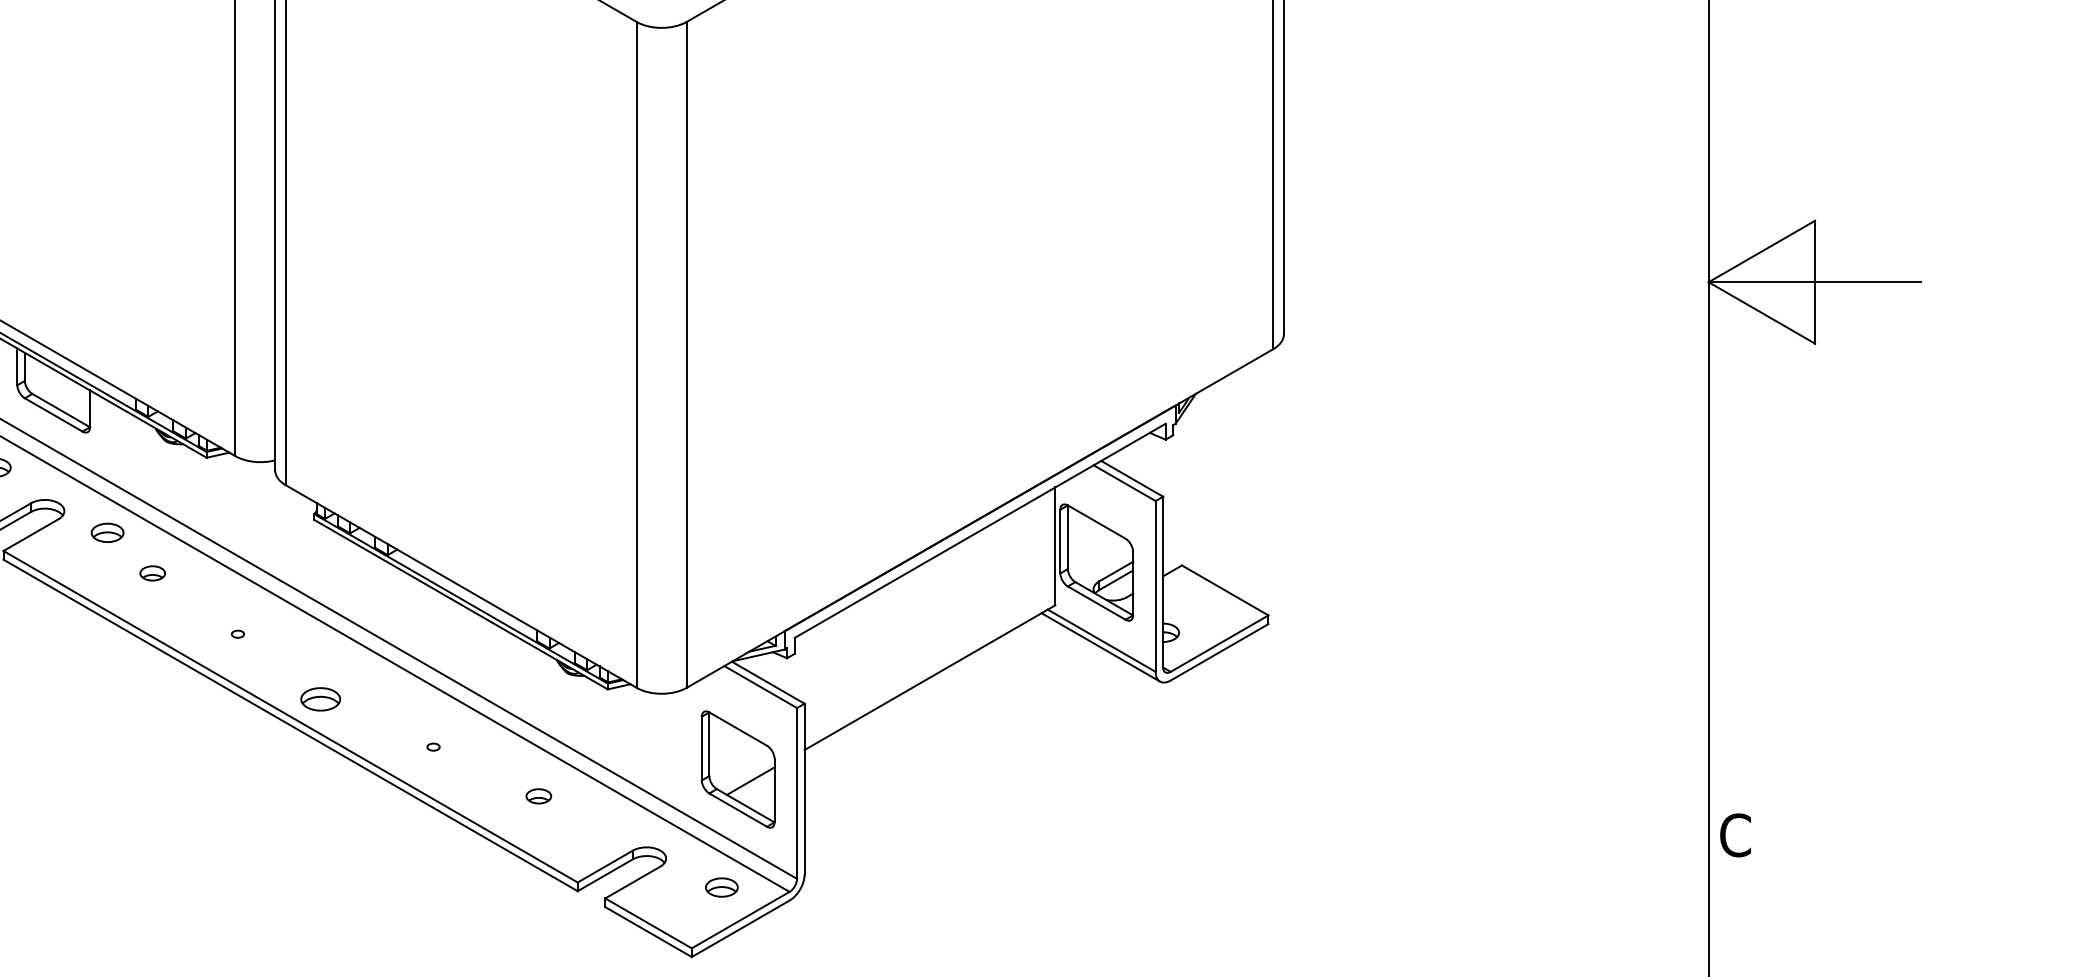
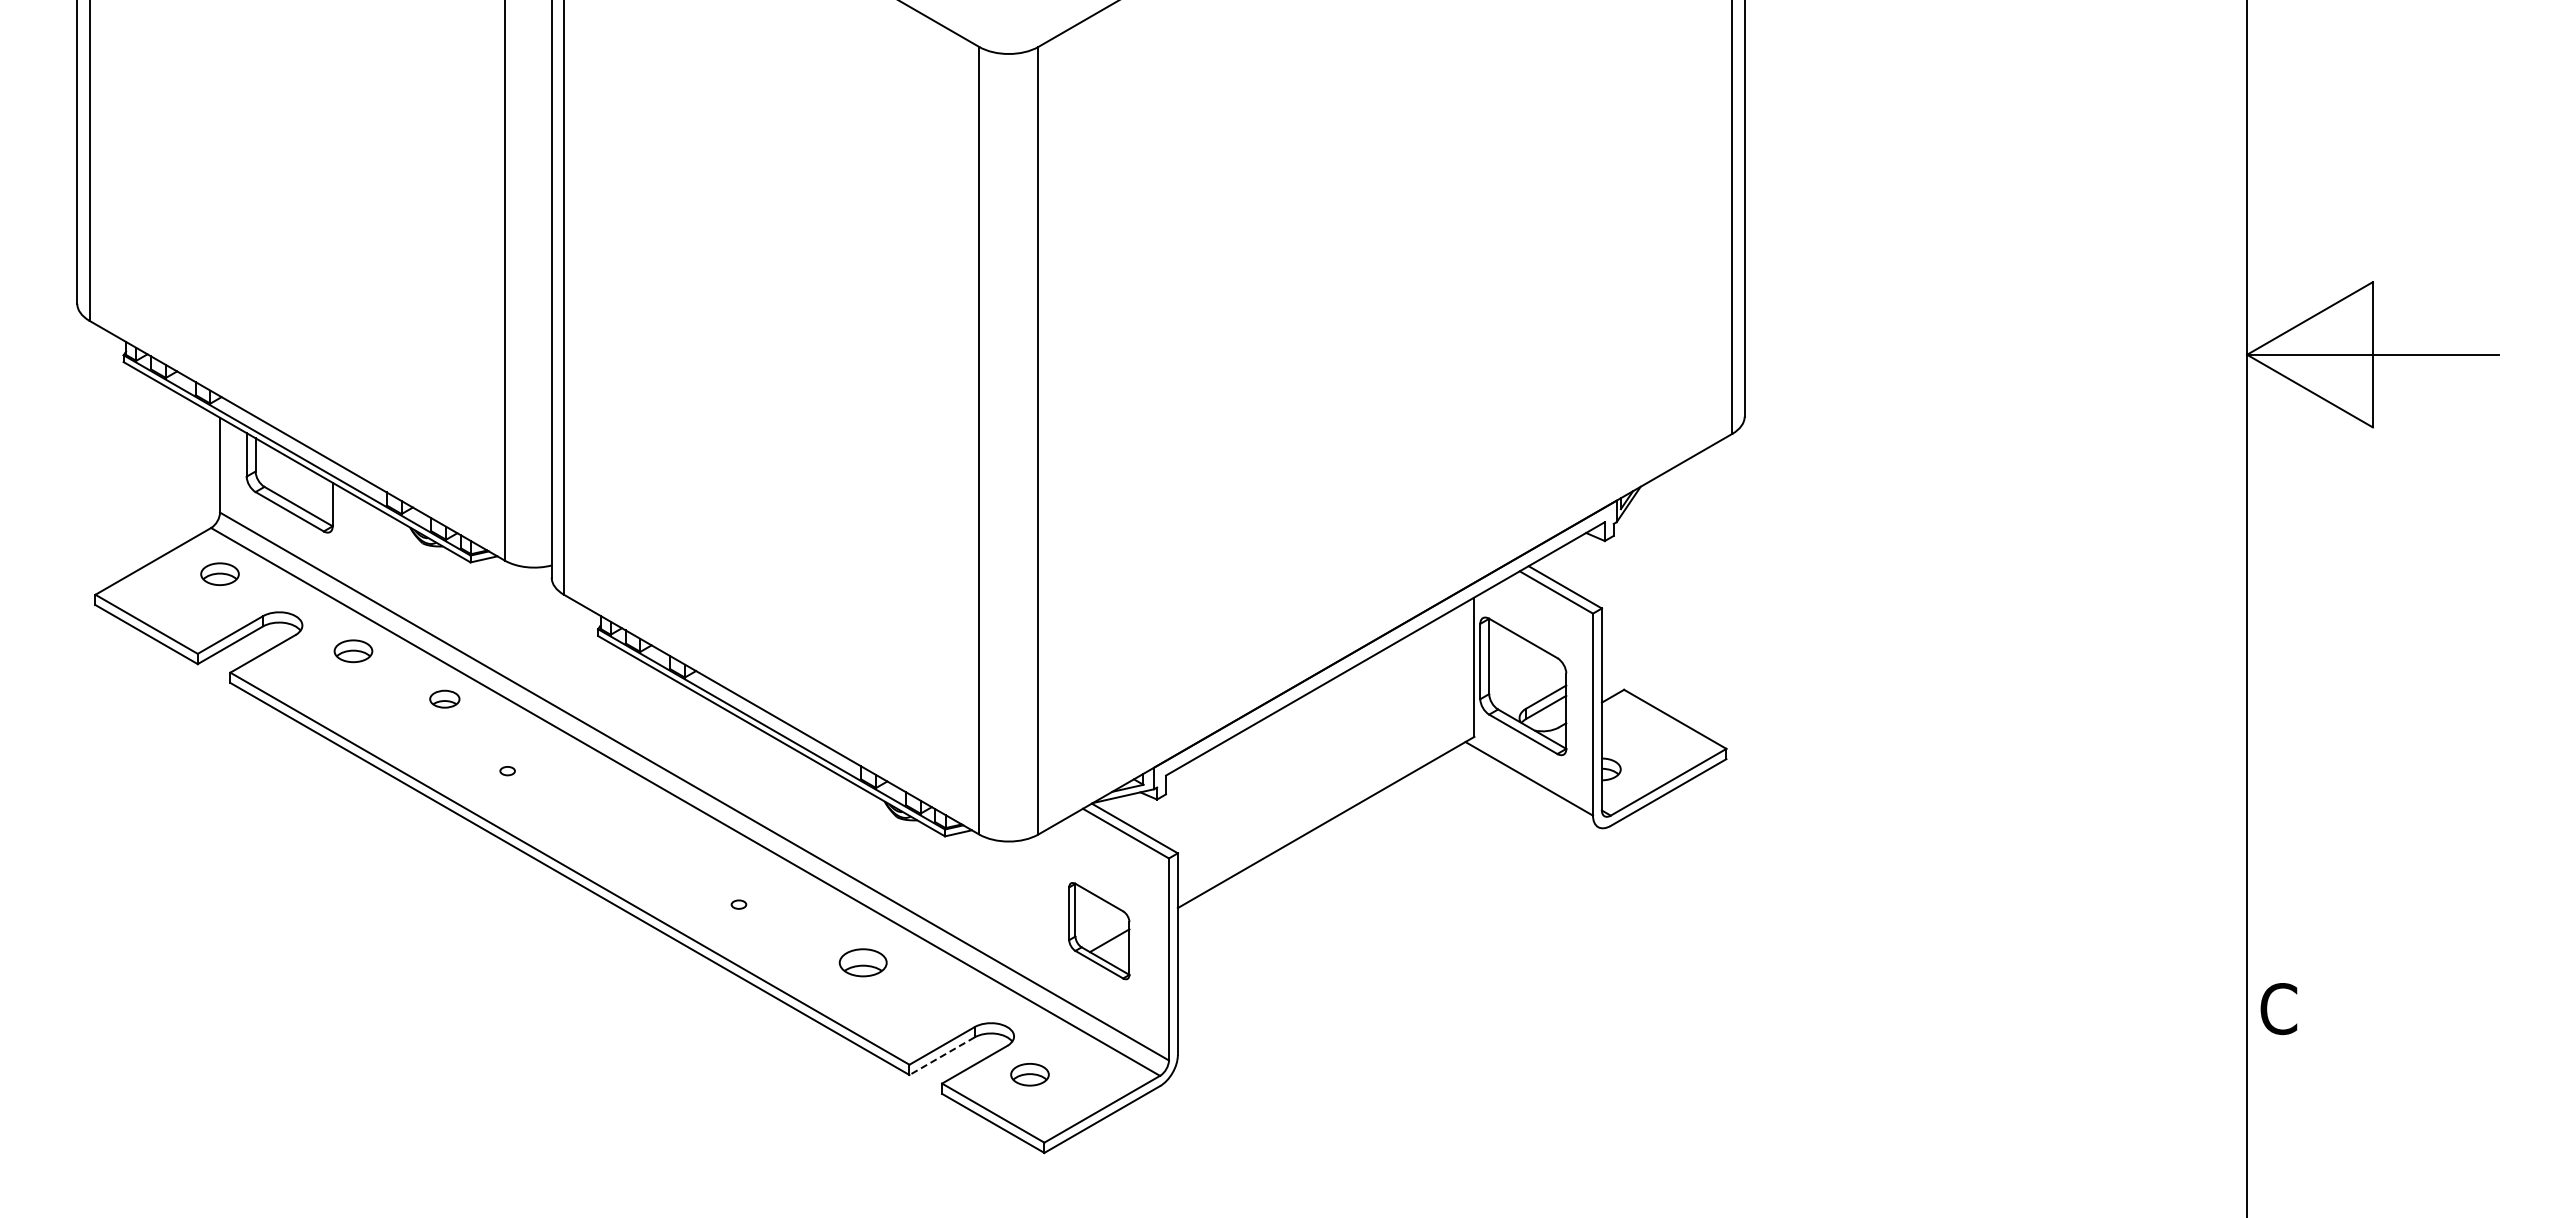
part: (152, 572) -> (444, 698), moved
line: (1101, 647) -> (1528, 786), removed
part: (320, 699) -> (605, 848), removed
part: (738, 768) -> (1099, 930), size x0.7
part: (538, 796) -> (863, 962), size x1.6
line: (605, 875) -> (942, 1056), solid -> dashed
part: (721, 887) -> (1029, 1074), moved

